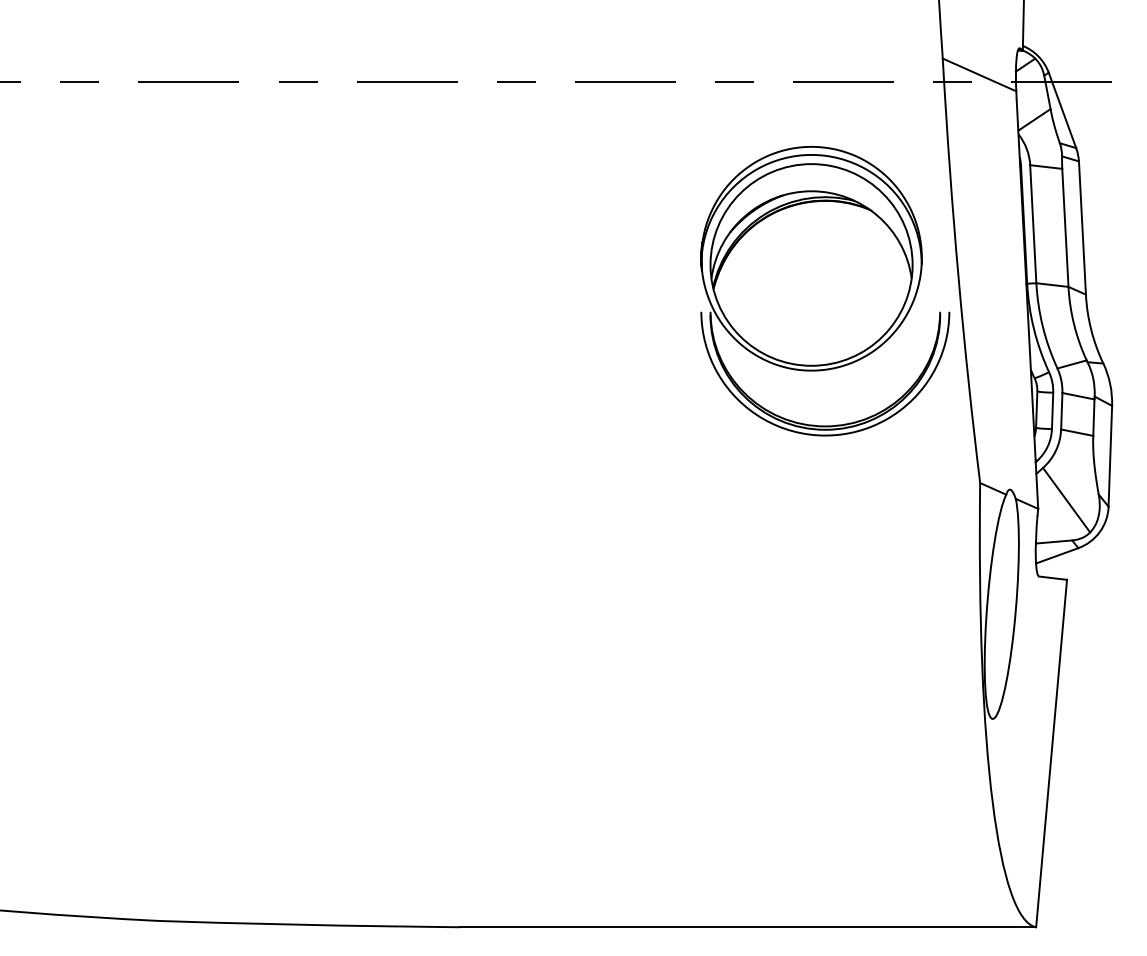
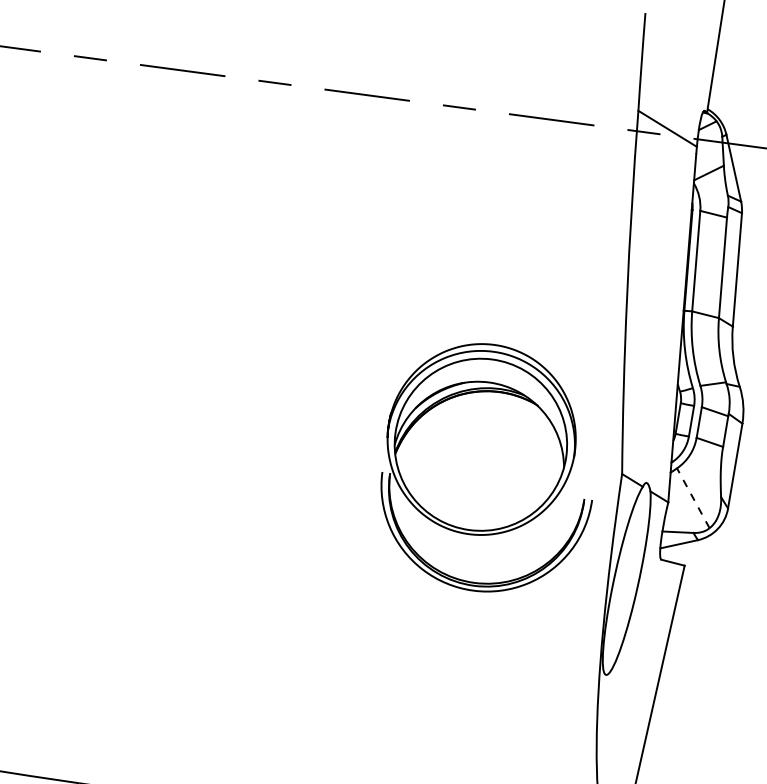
part: (825, 291) -> (489, 468), moved
line: (1066, 500) -> (693, 498), solid -> dashed

